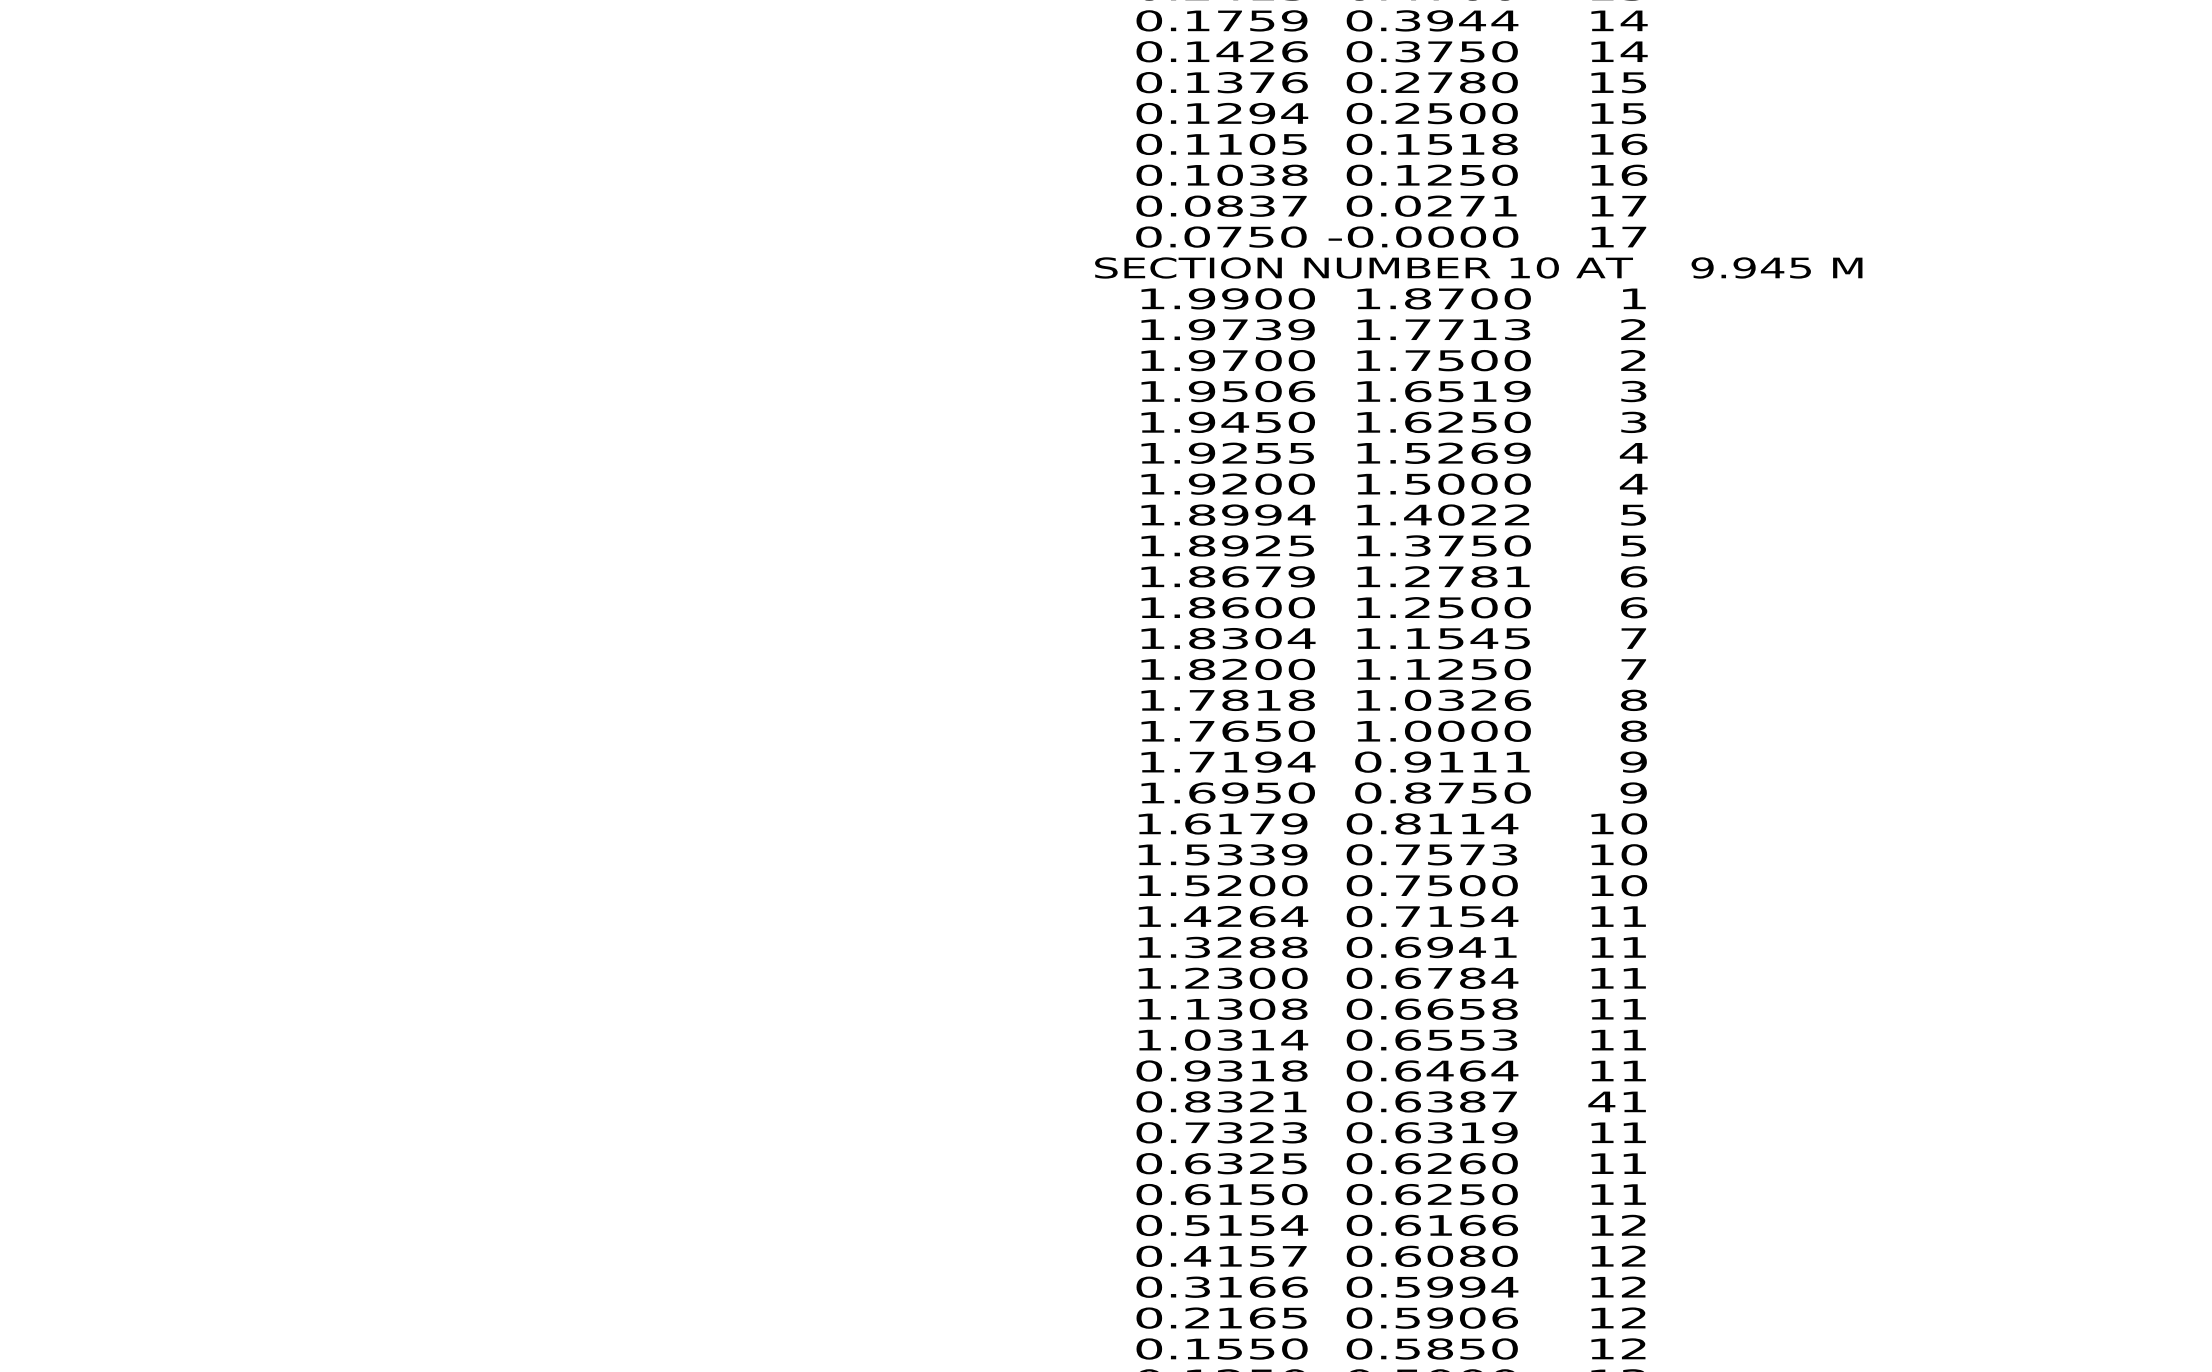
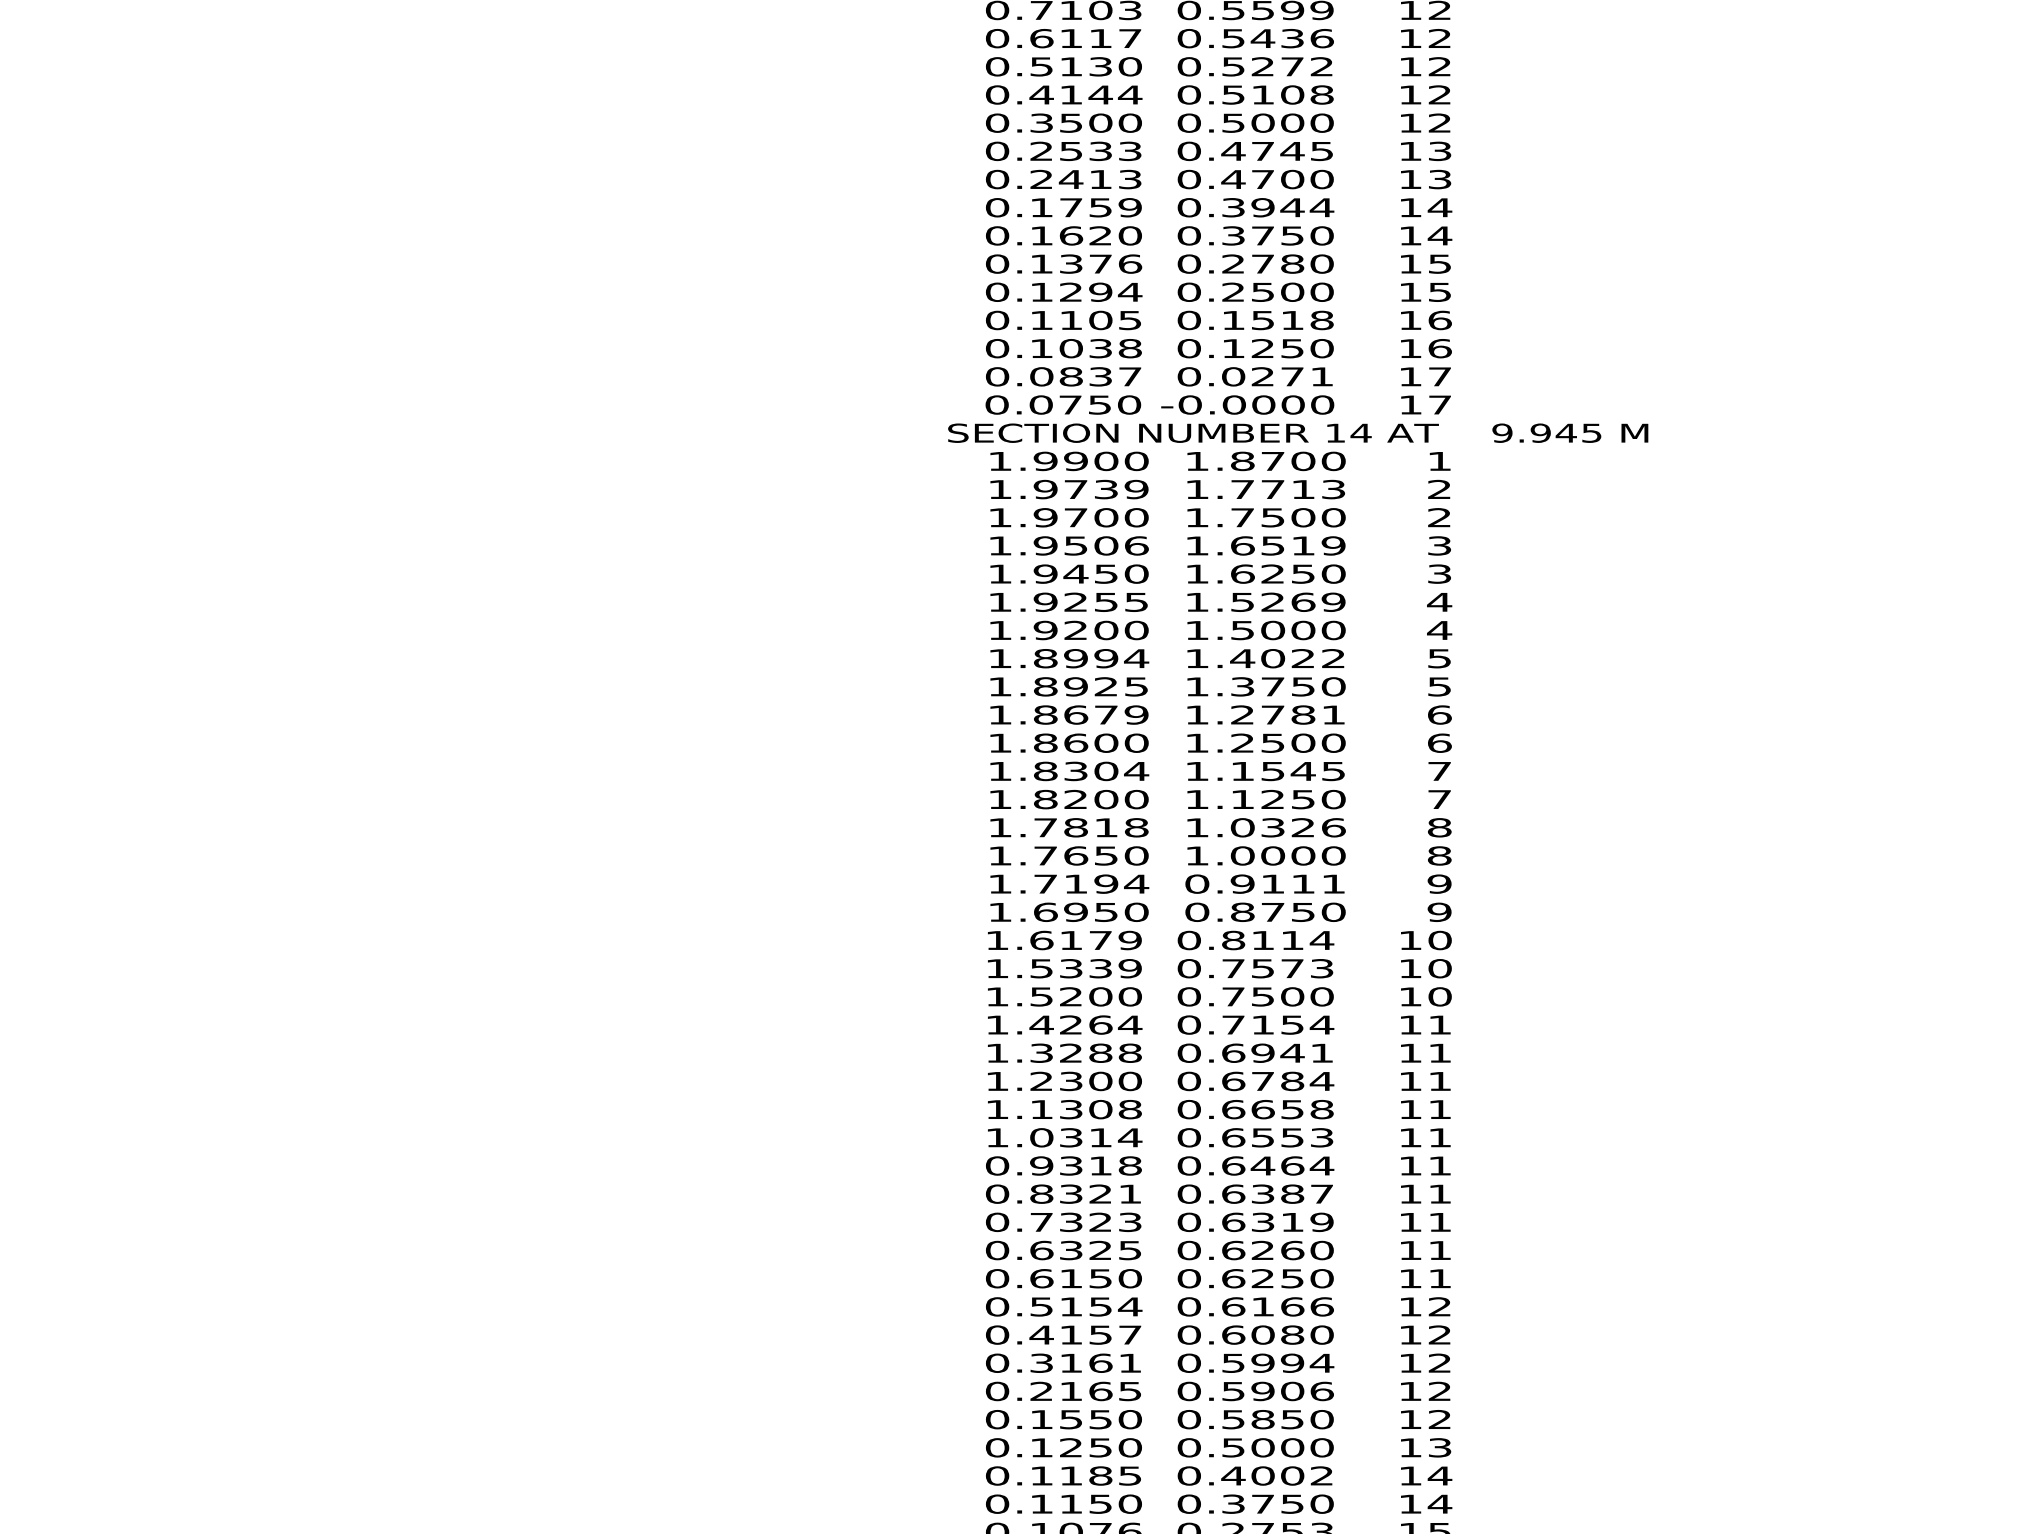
text: (1262, 51) -> (1100, 235), 0.1426 -> 0.1620
text: (1547, 267) -> (1360, 432), 10 -> 14
text: (1601, 1101) -> (1410, 1193), 41 -> 11
text: (1294, 1286) -> (1130, 1362), 0.3166 -> 0.3161

